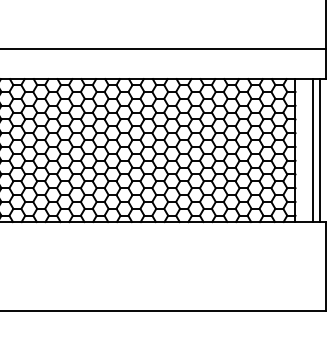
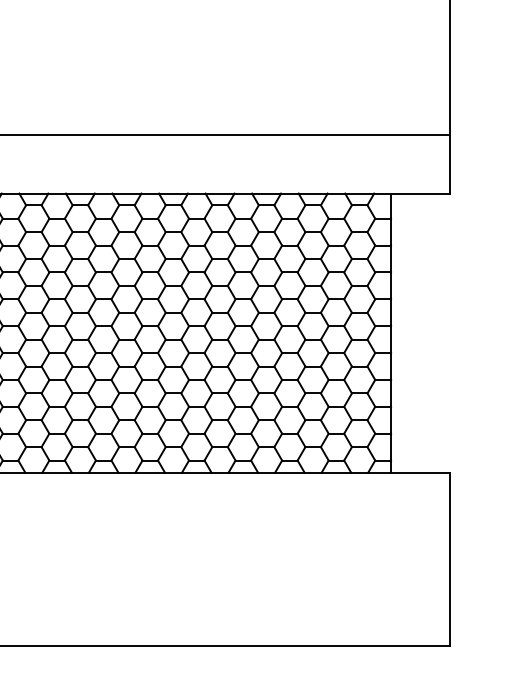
line: (313, 150) -> (426, 333), removed
line: (320, 150) -> (440, 333), removed

